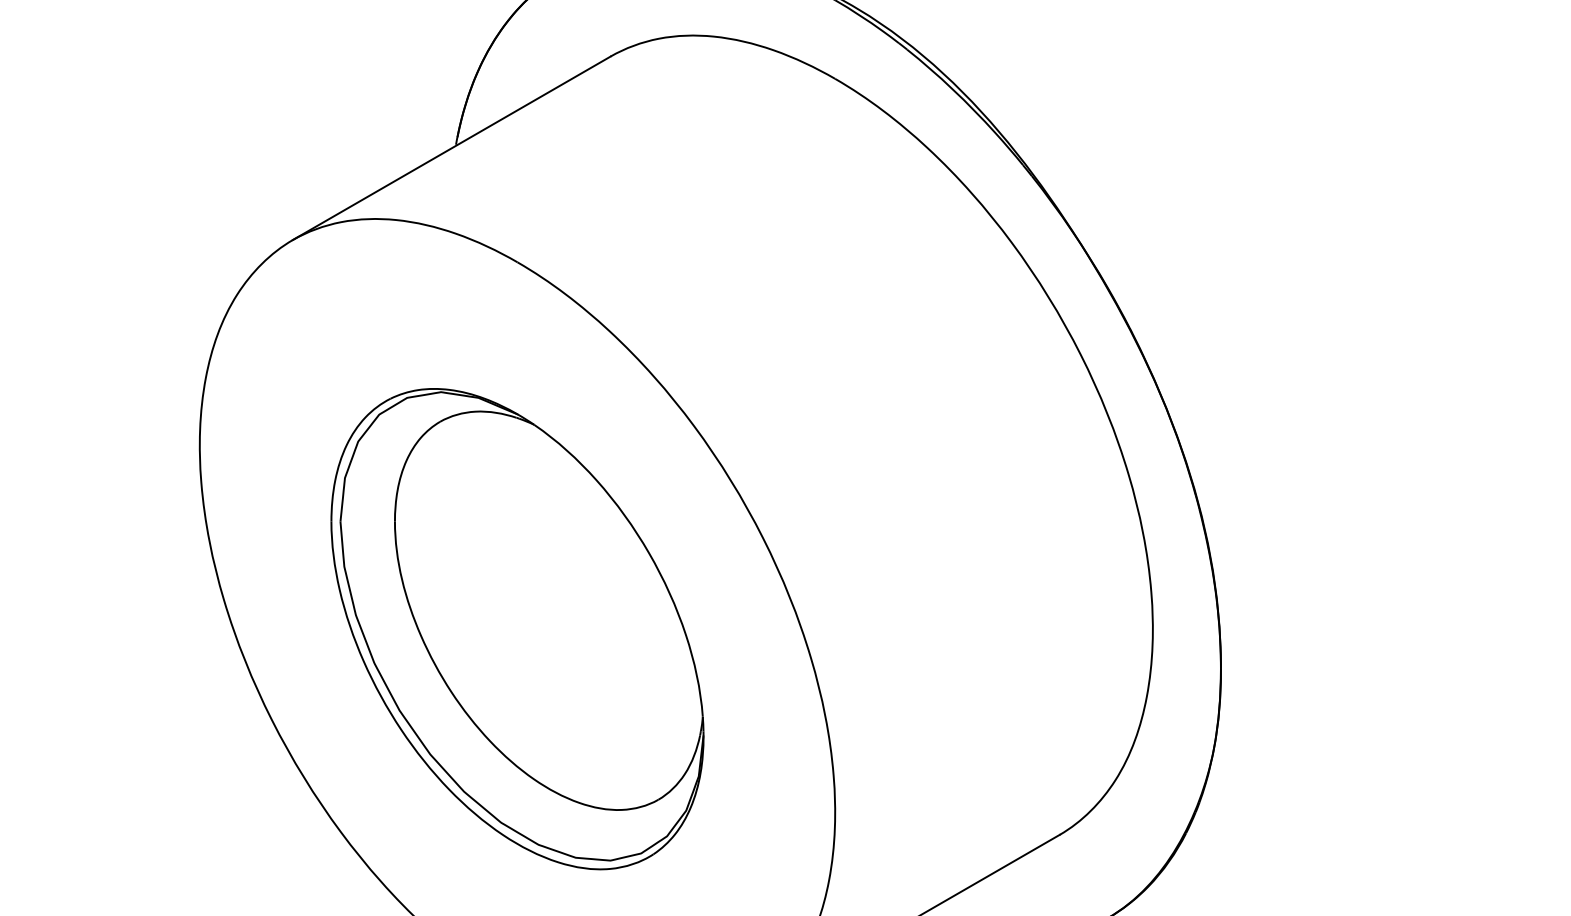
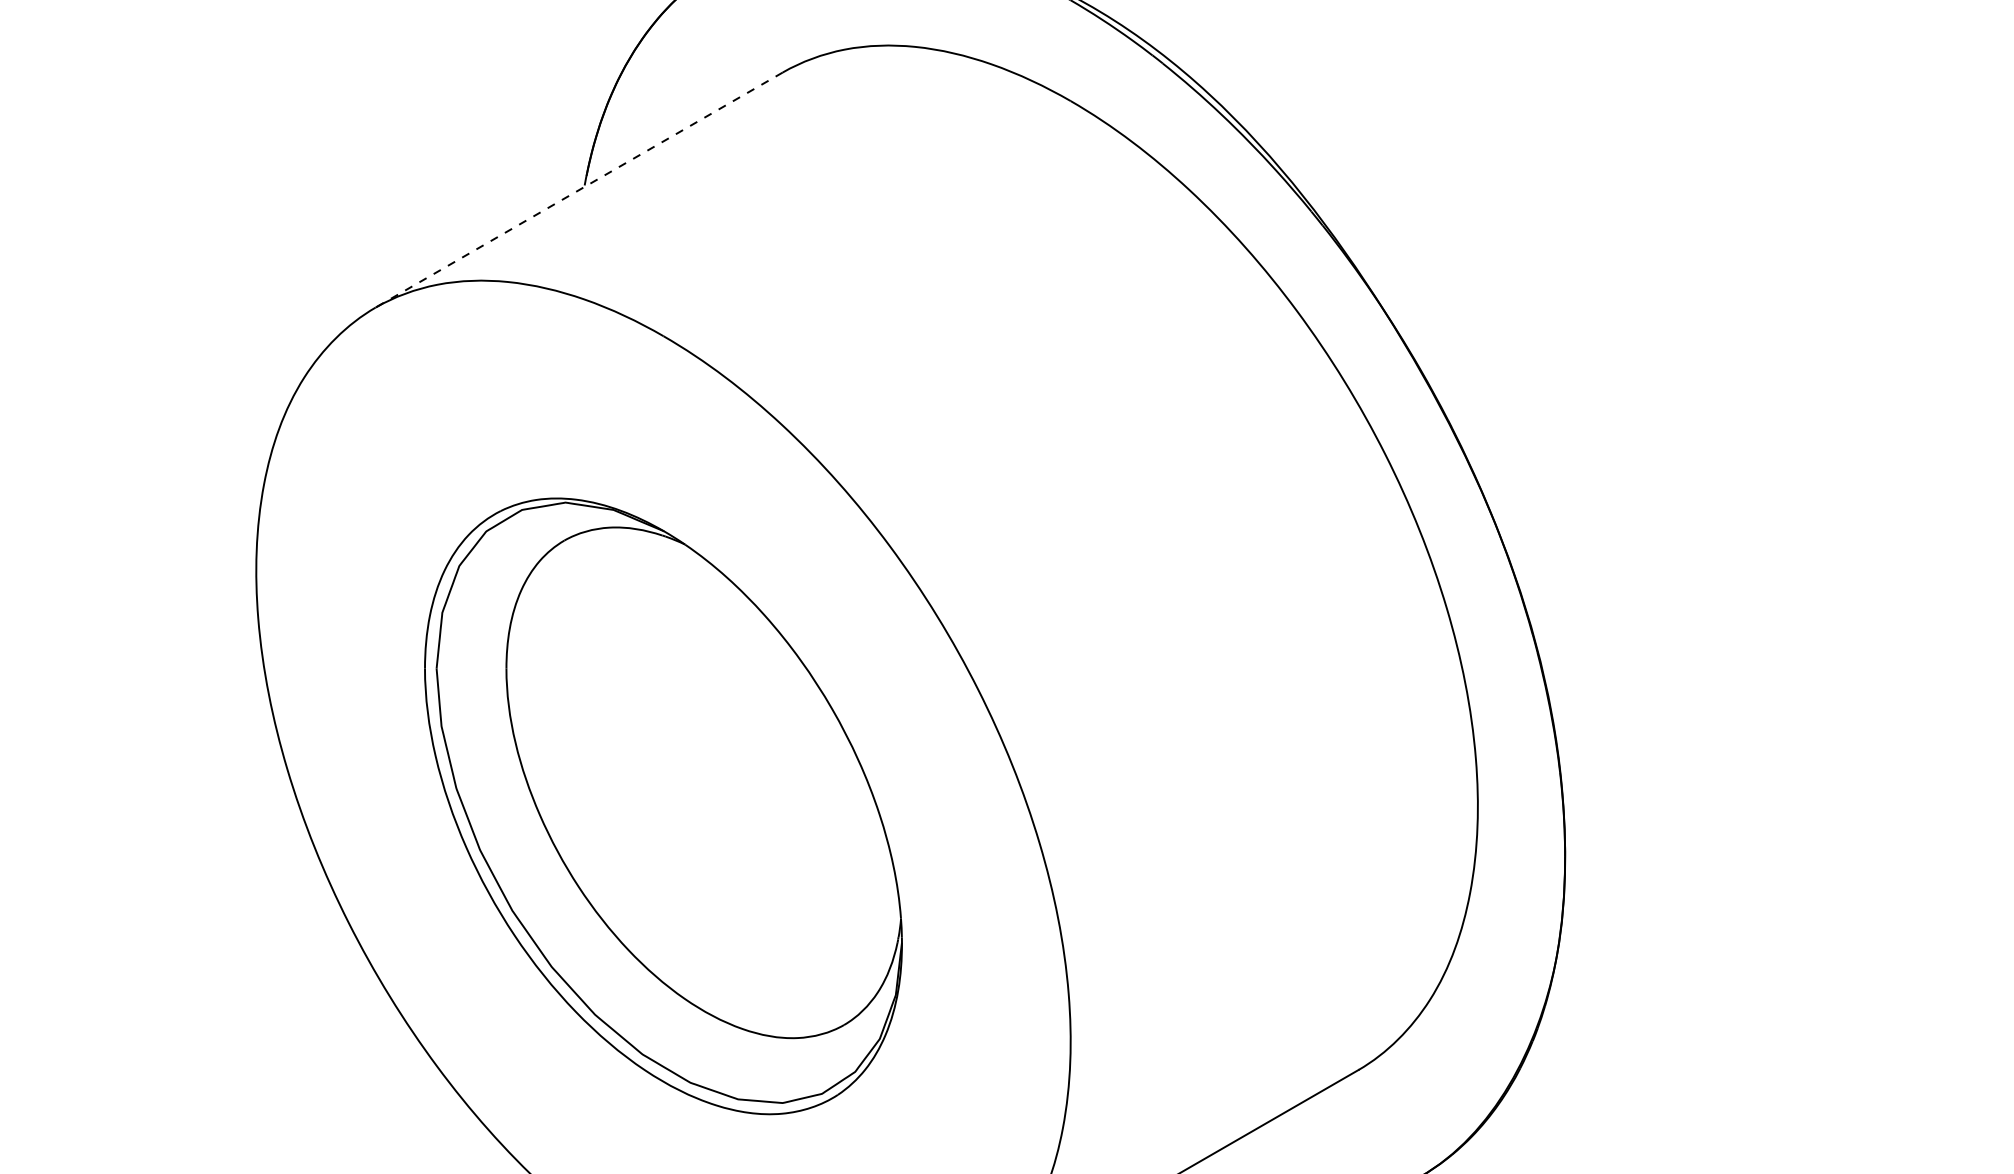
line: (451, 148) -> (578, 190), solid -> dashed

